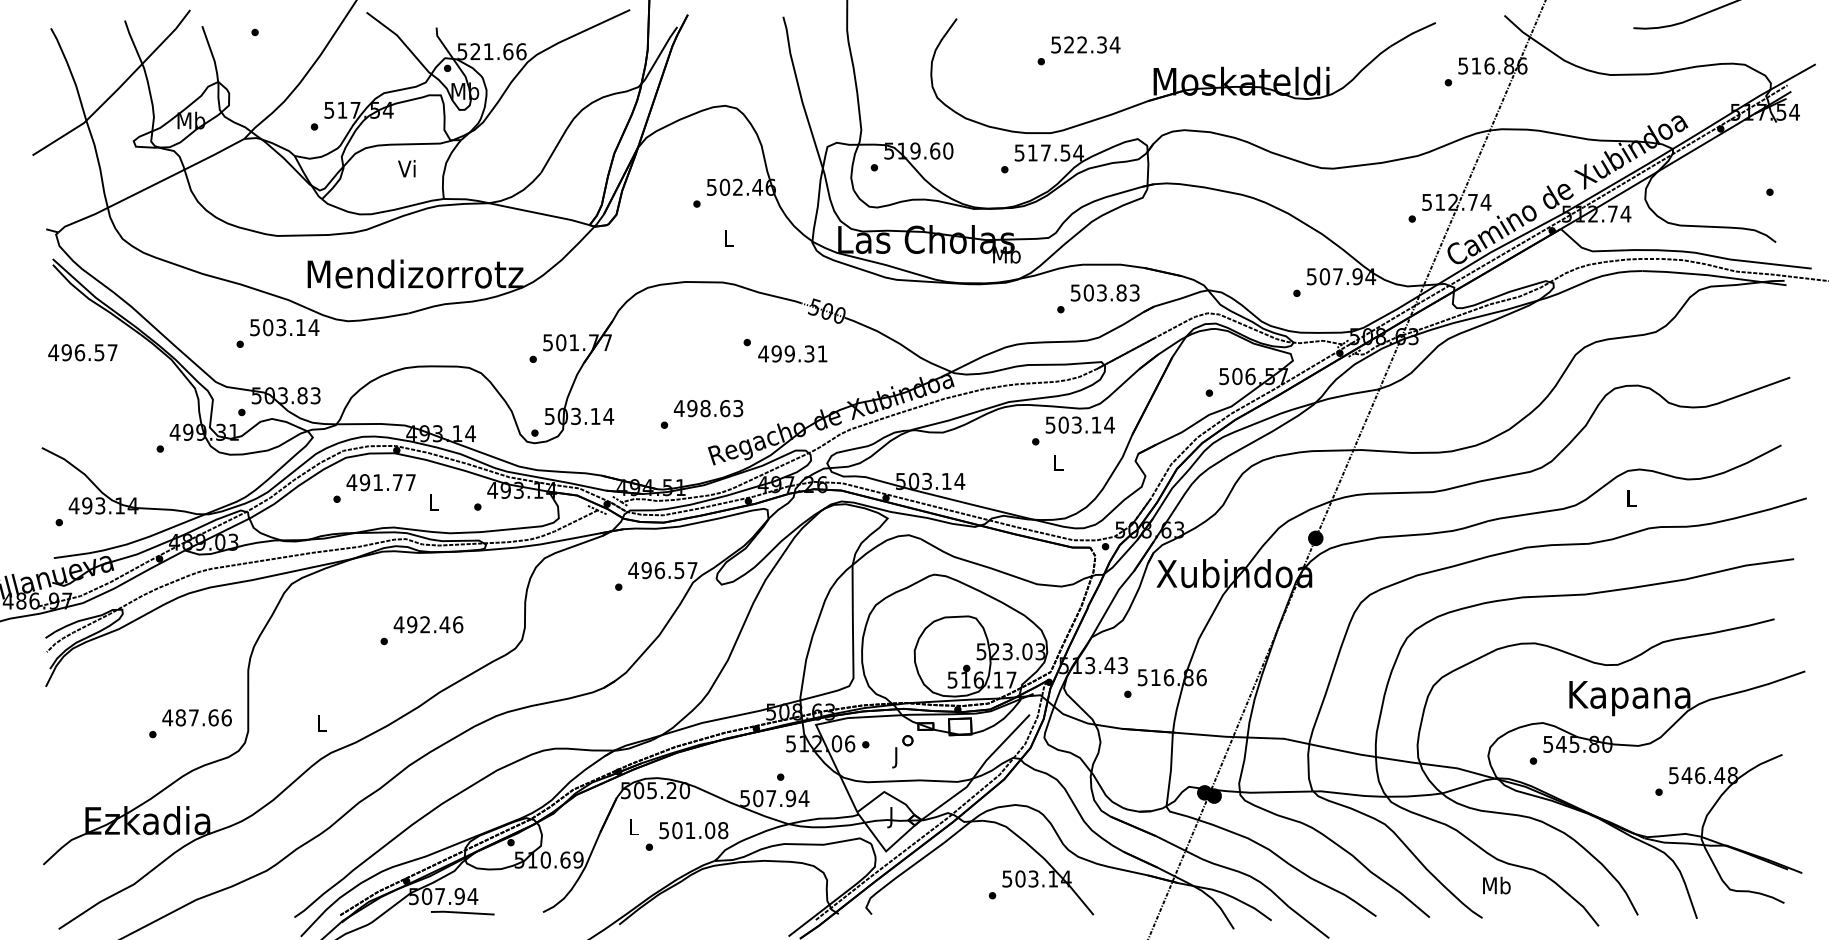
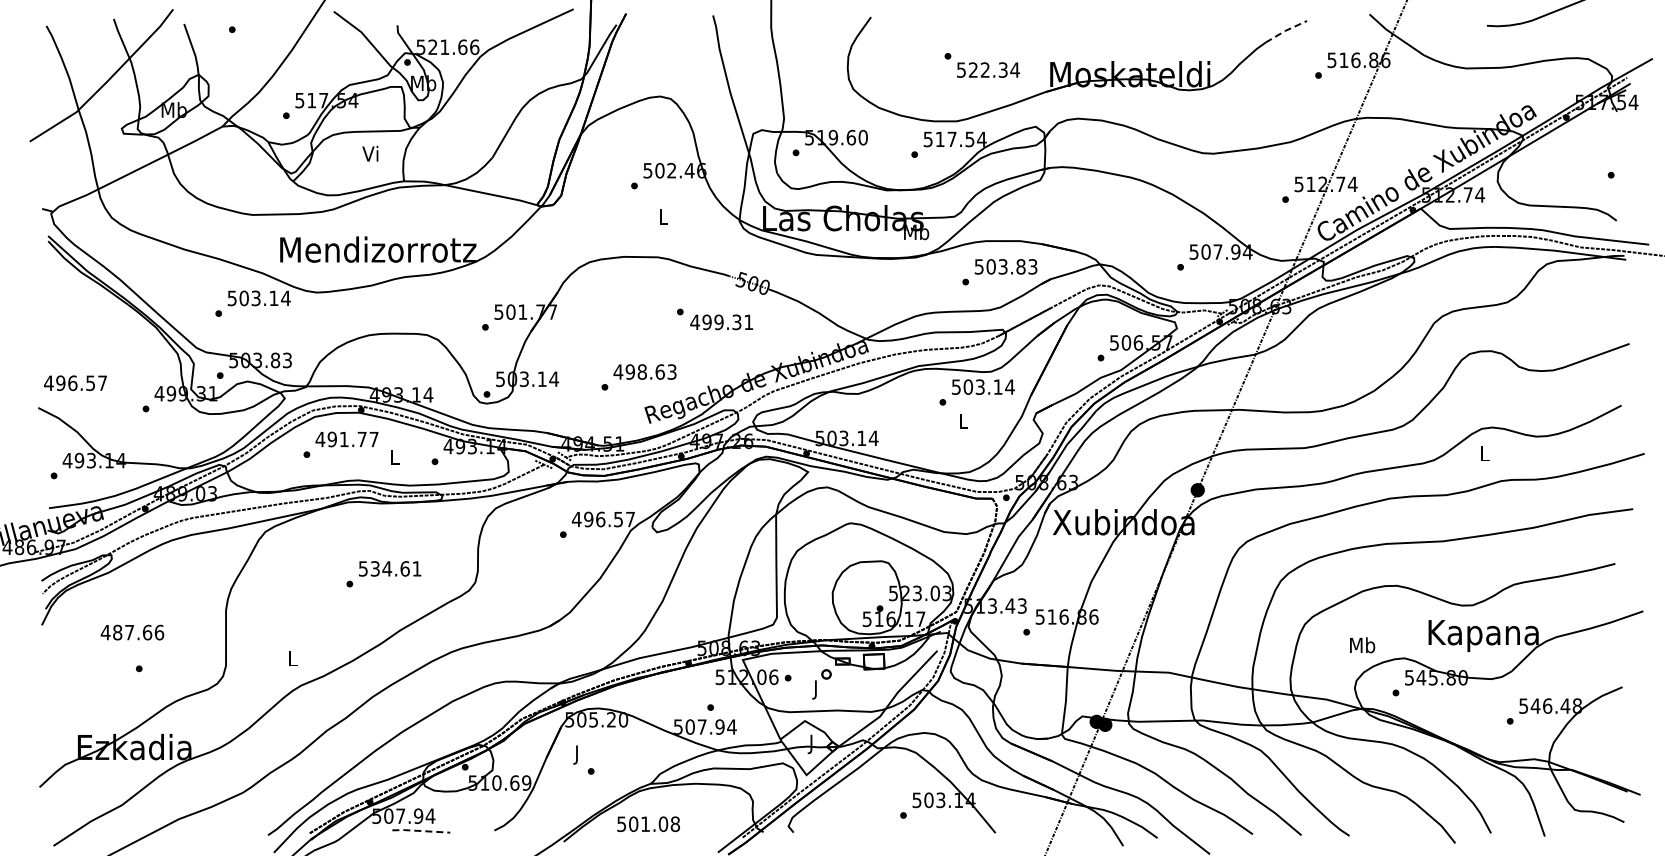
line: (1412, 33) -> (1285, 30), solid -> dashed
text: (1085, 44) -> (988, 69), moved
text: (82, 352) -> (75, 383), moved
text: (427, 624) -> (389, 568), 492.46 -> 534.61
text: (197, 717) -> (132, 632), moved
text: (634, 828) -> (577, 754), L -> J
text: (693, 829) -> (648, 823), moved
text: (1496, 885) -> (1362, 645), moved
line: (461, 913) -> (420, 831), solid -> dashed

